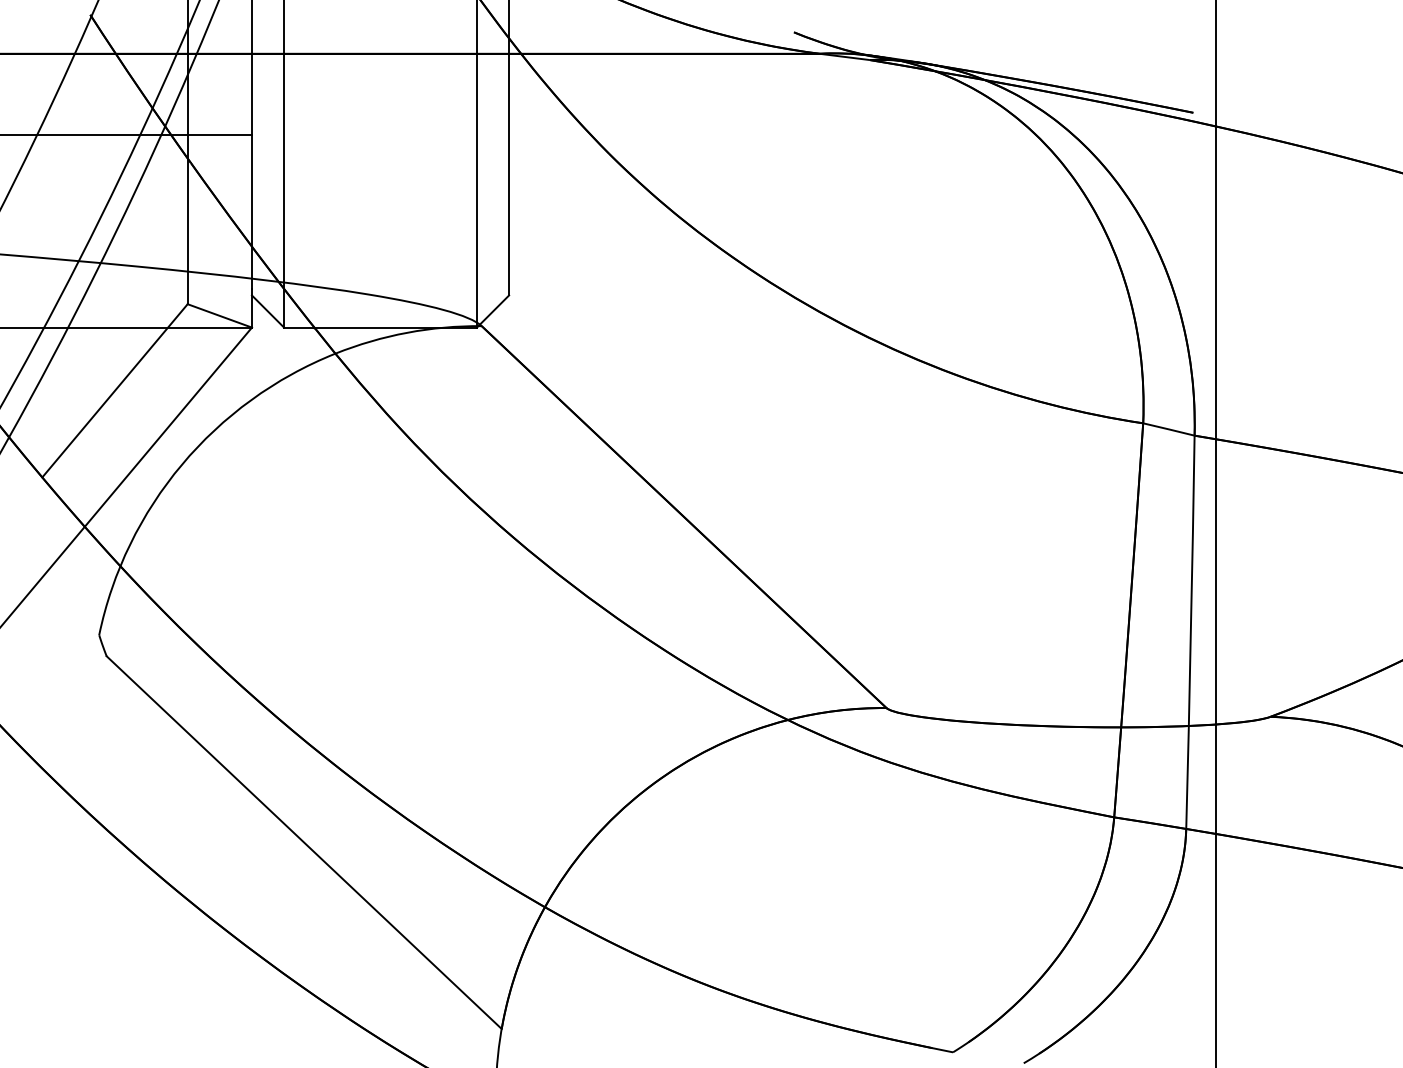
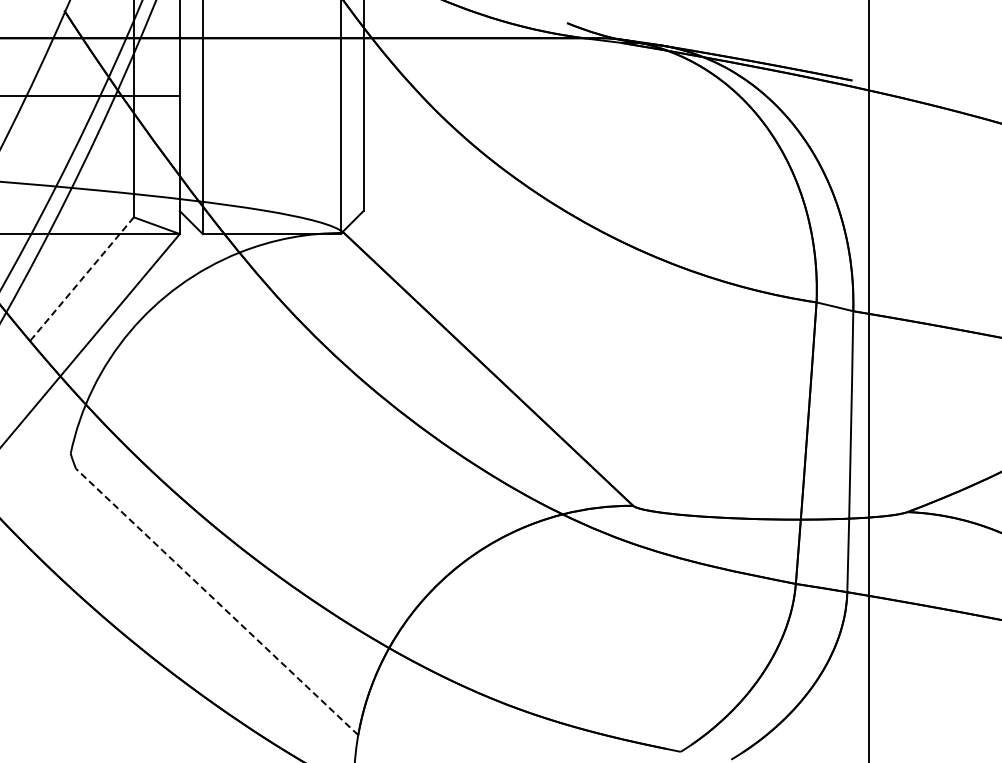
line: (114, 391) -> (81, 279), solid -> dashed
line: (303, 841) -> (216, 601), solid -> dashed

